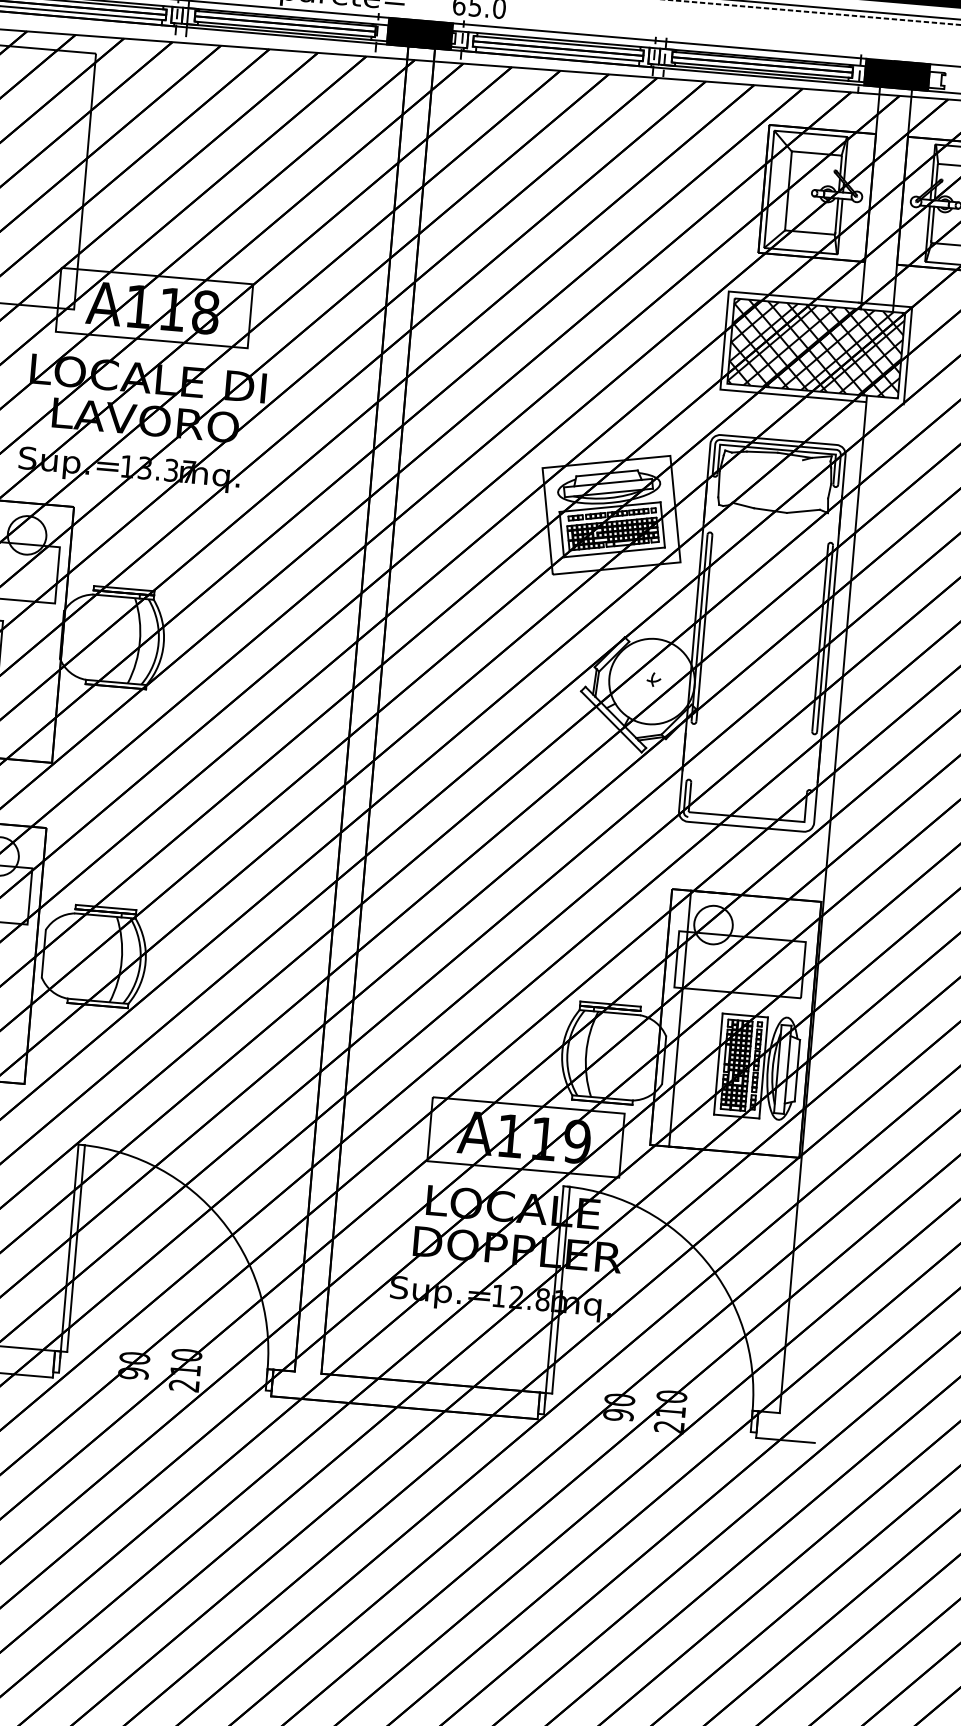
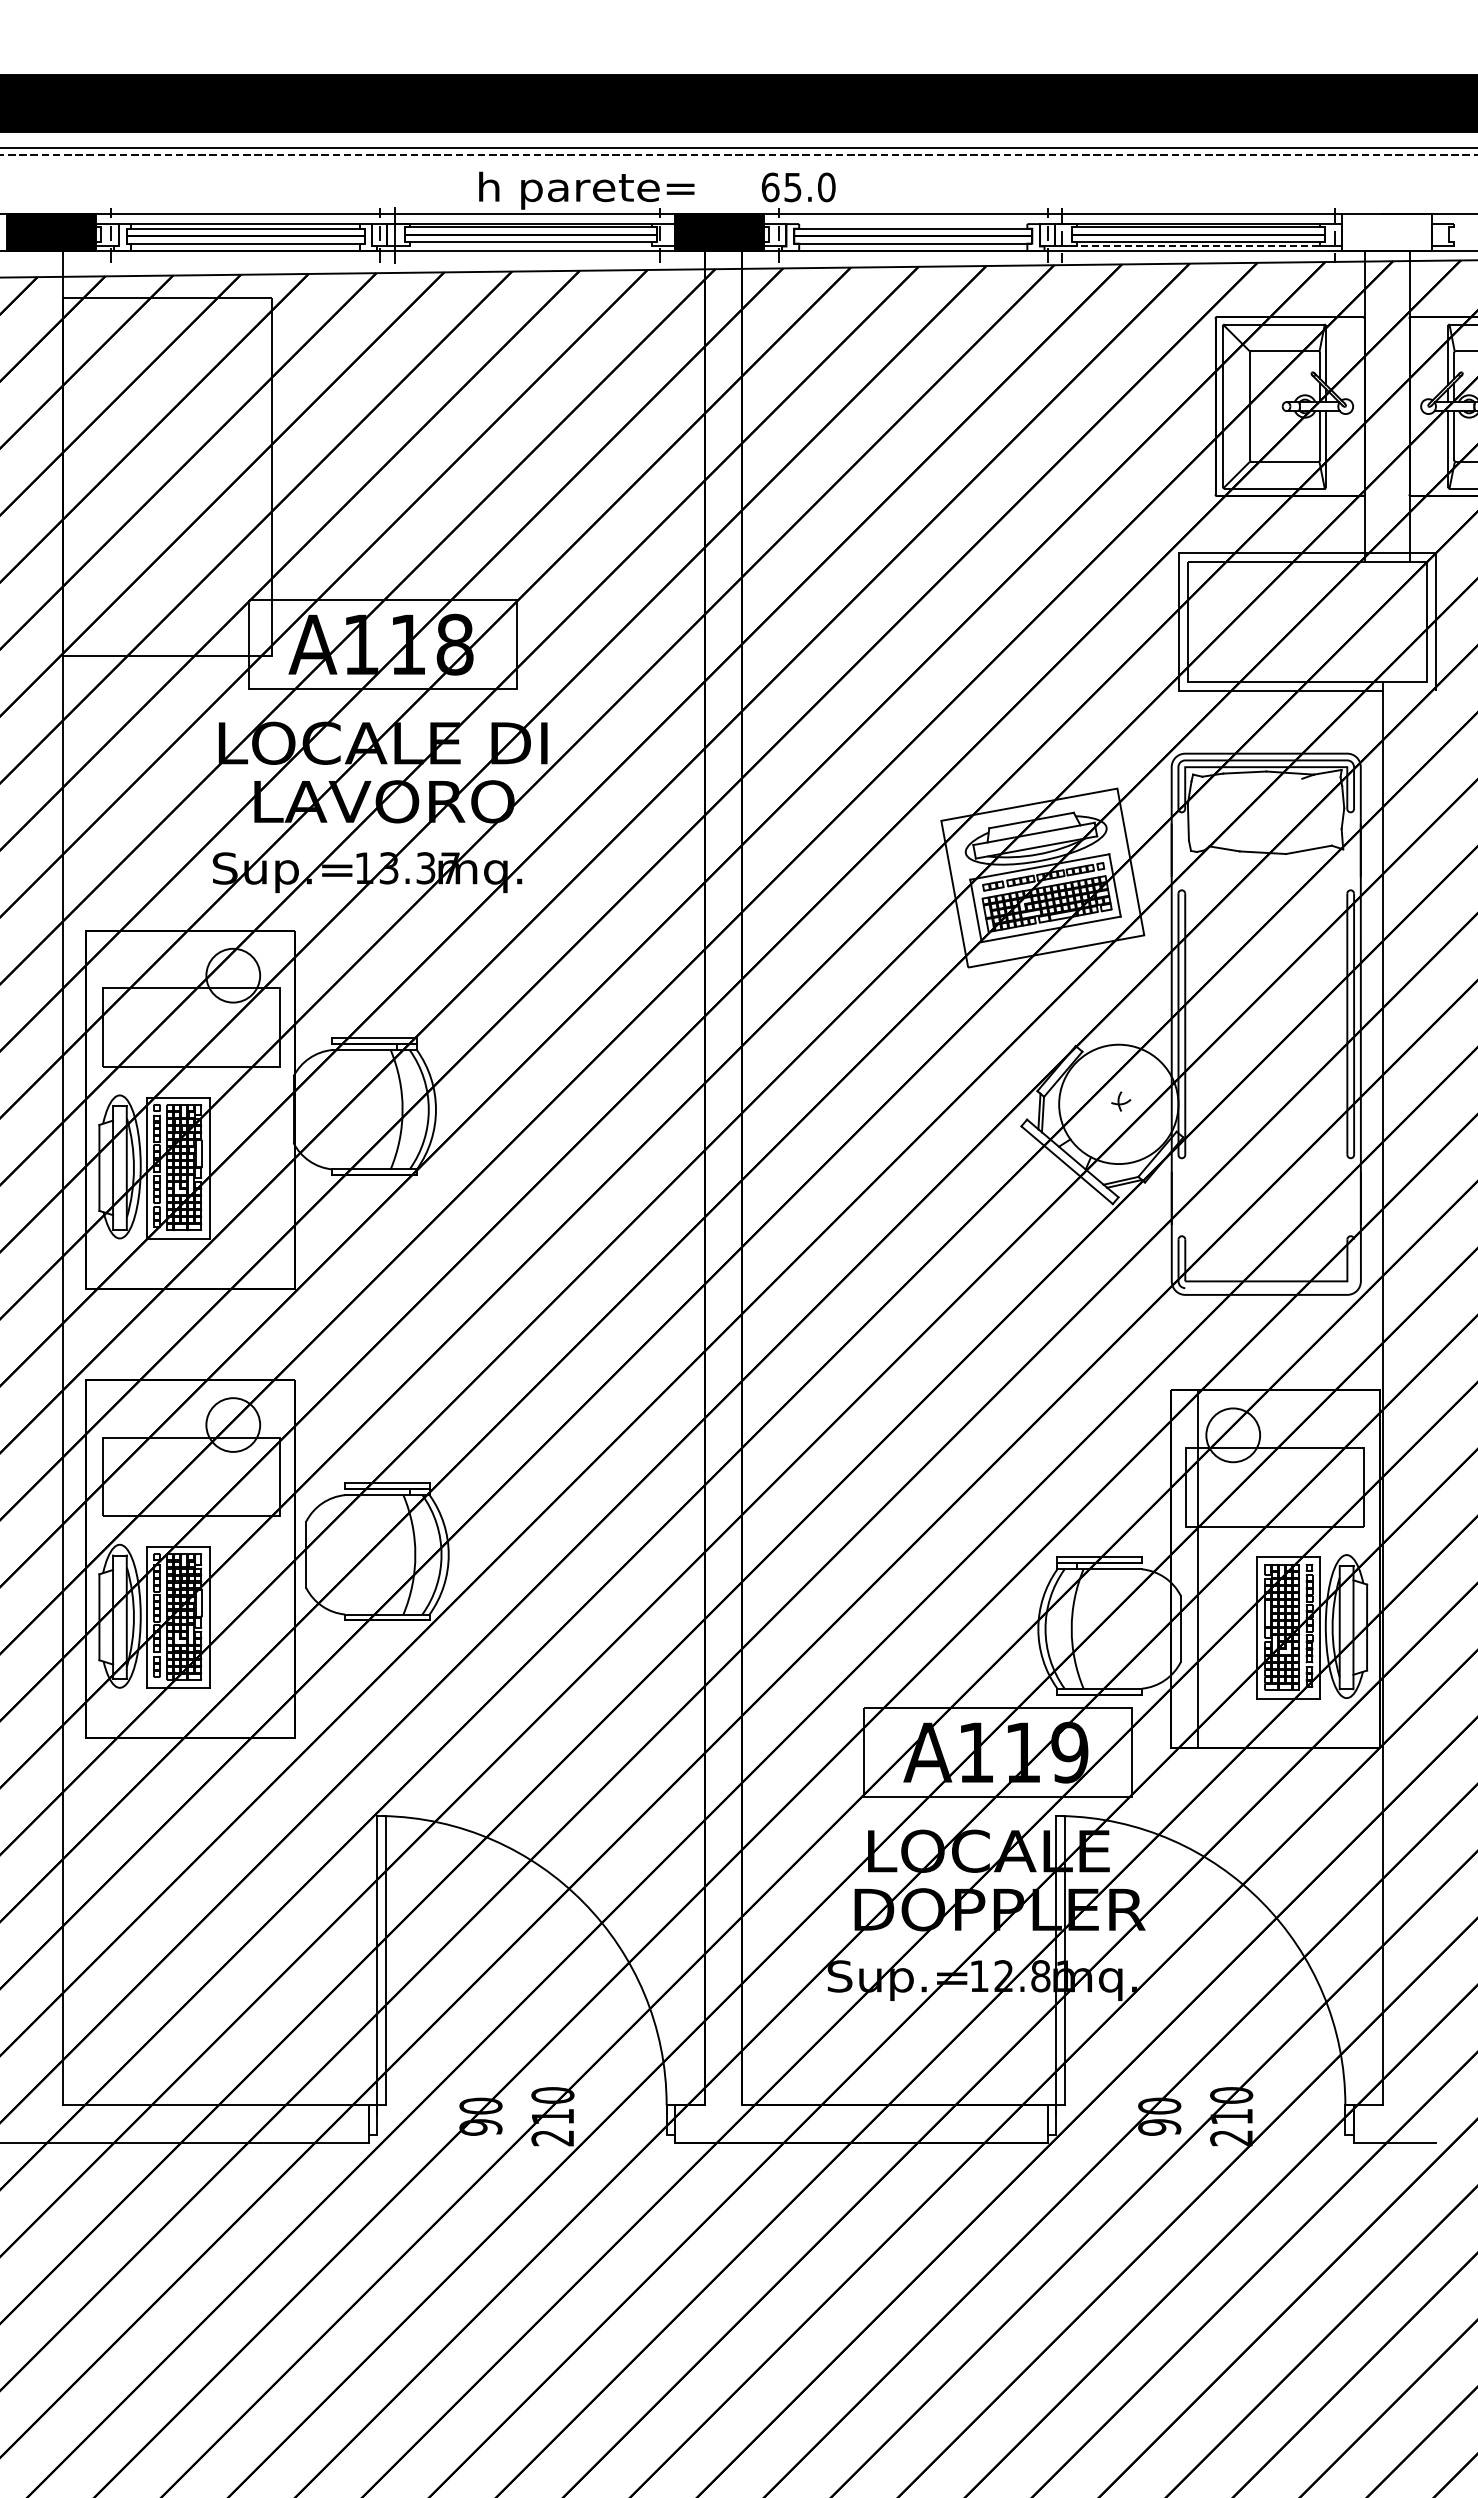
line: (277, 31) -> (521, 246), removed
line: (559, 40) -> (913, 224), removed
line: (755, 72) -> (1189, 246), solid -> dashed
fill: (896, 74) -> (1386, 231), removed
hatch: (816, 348) -> (1307, 621), removed

